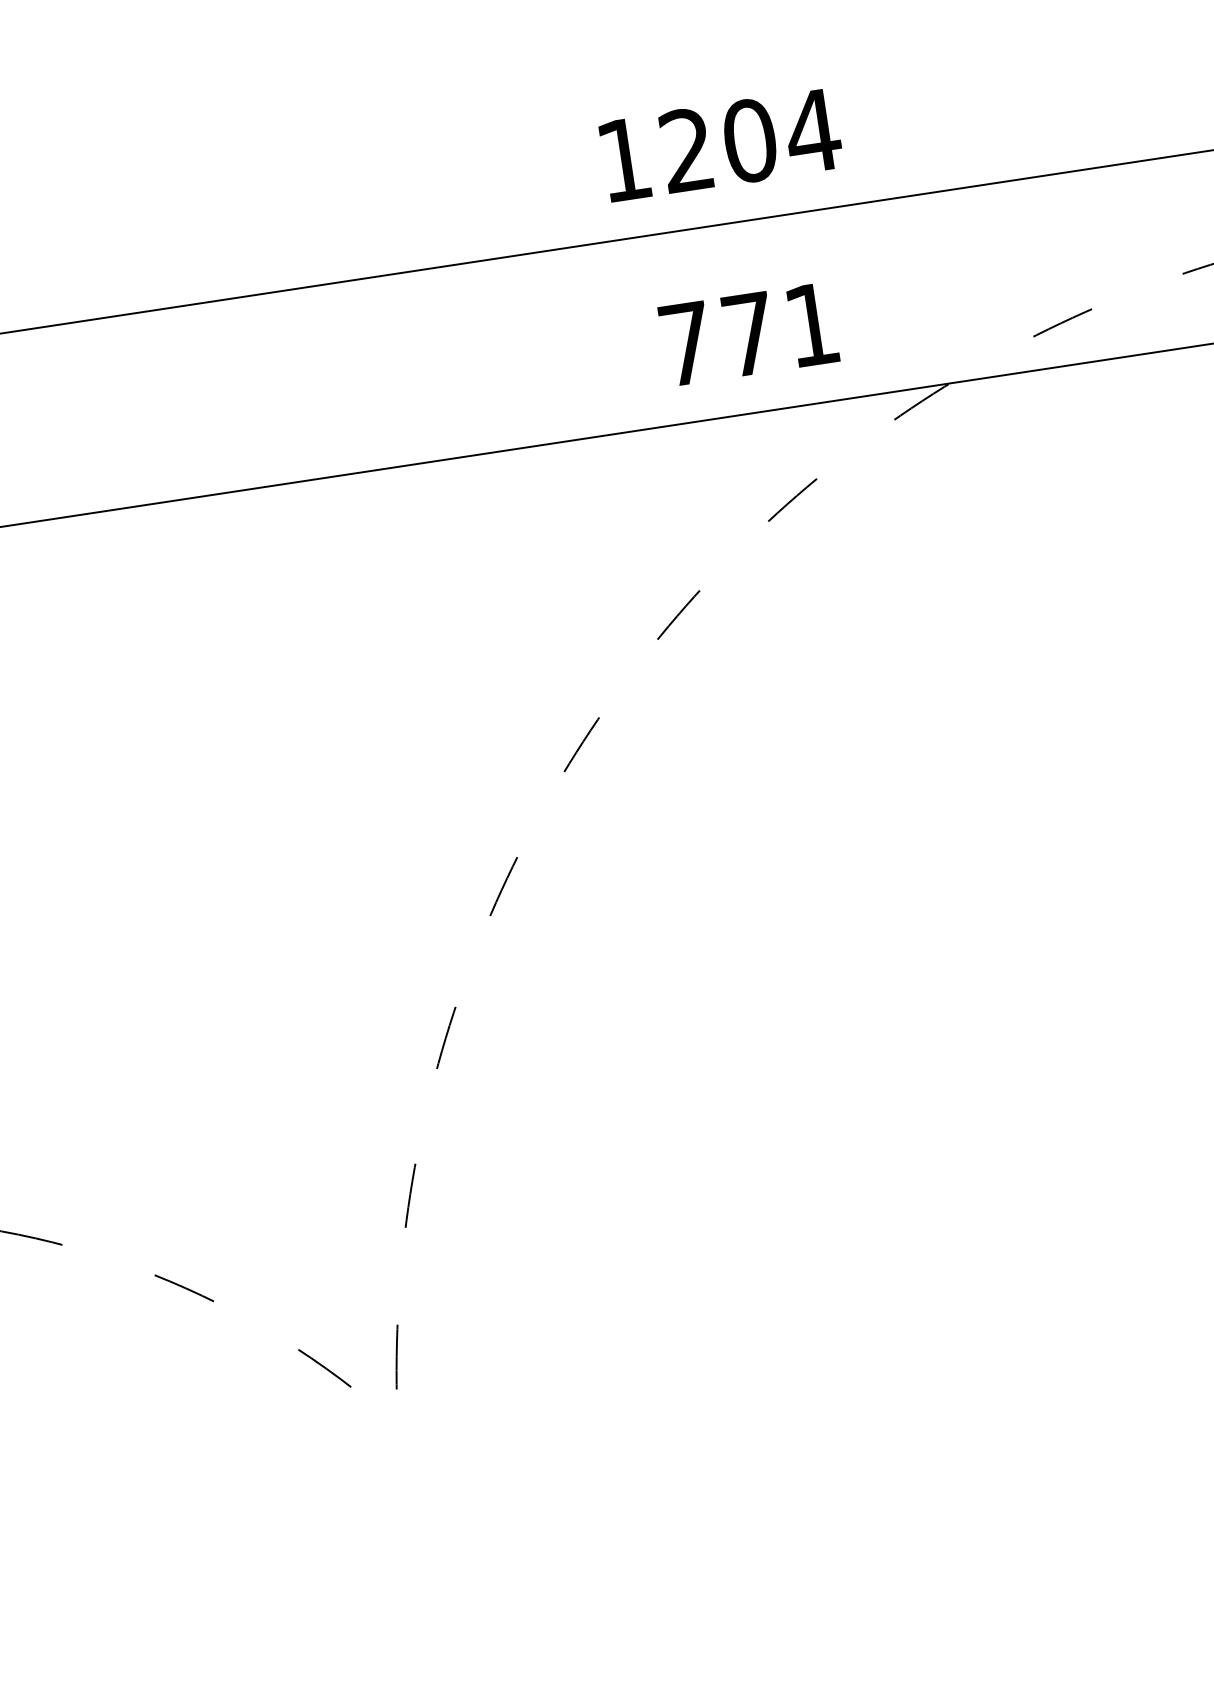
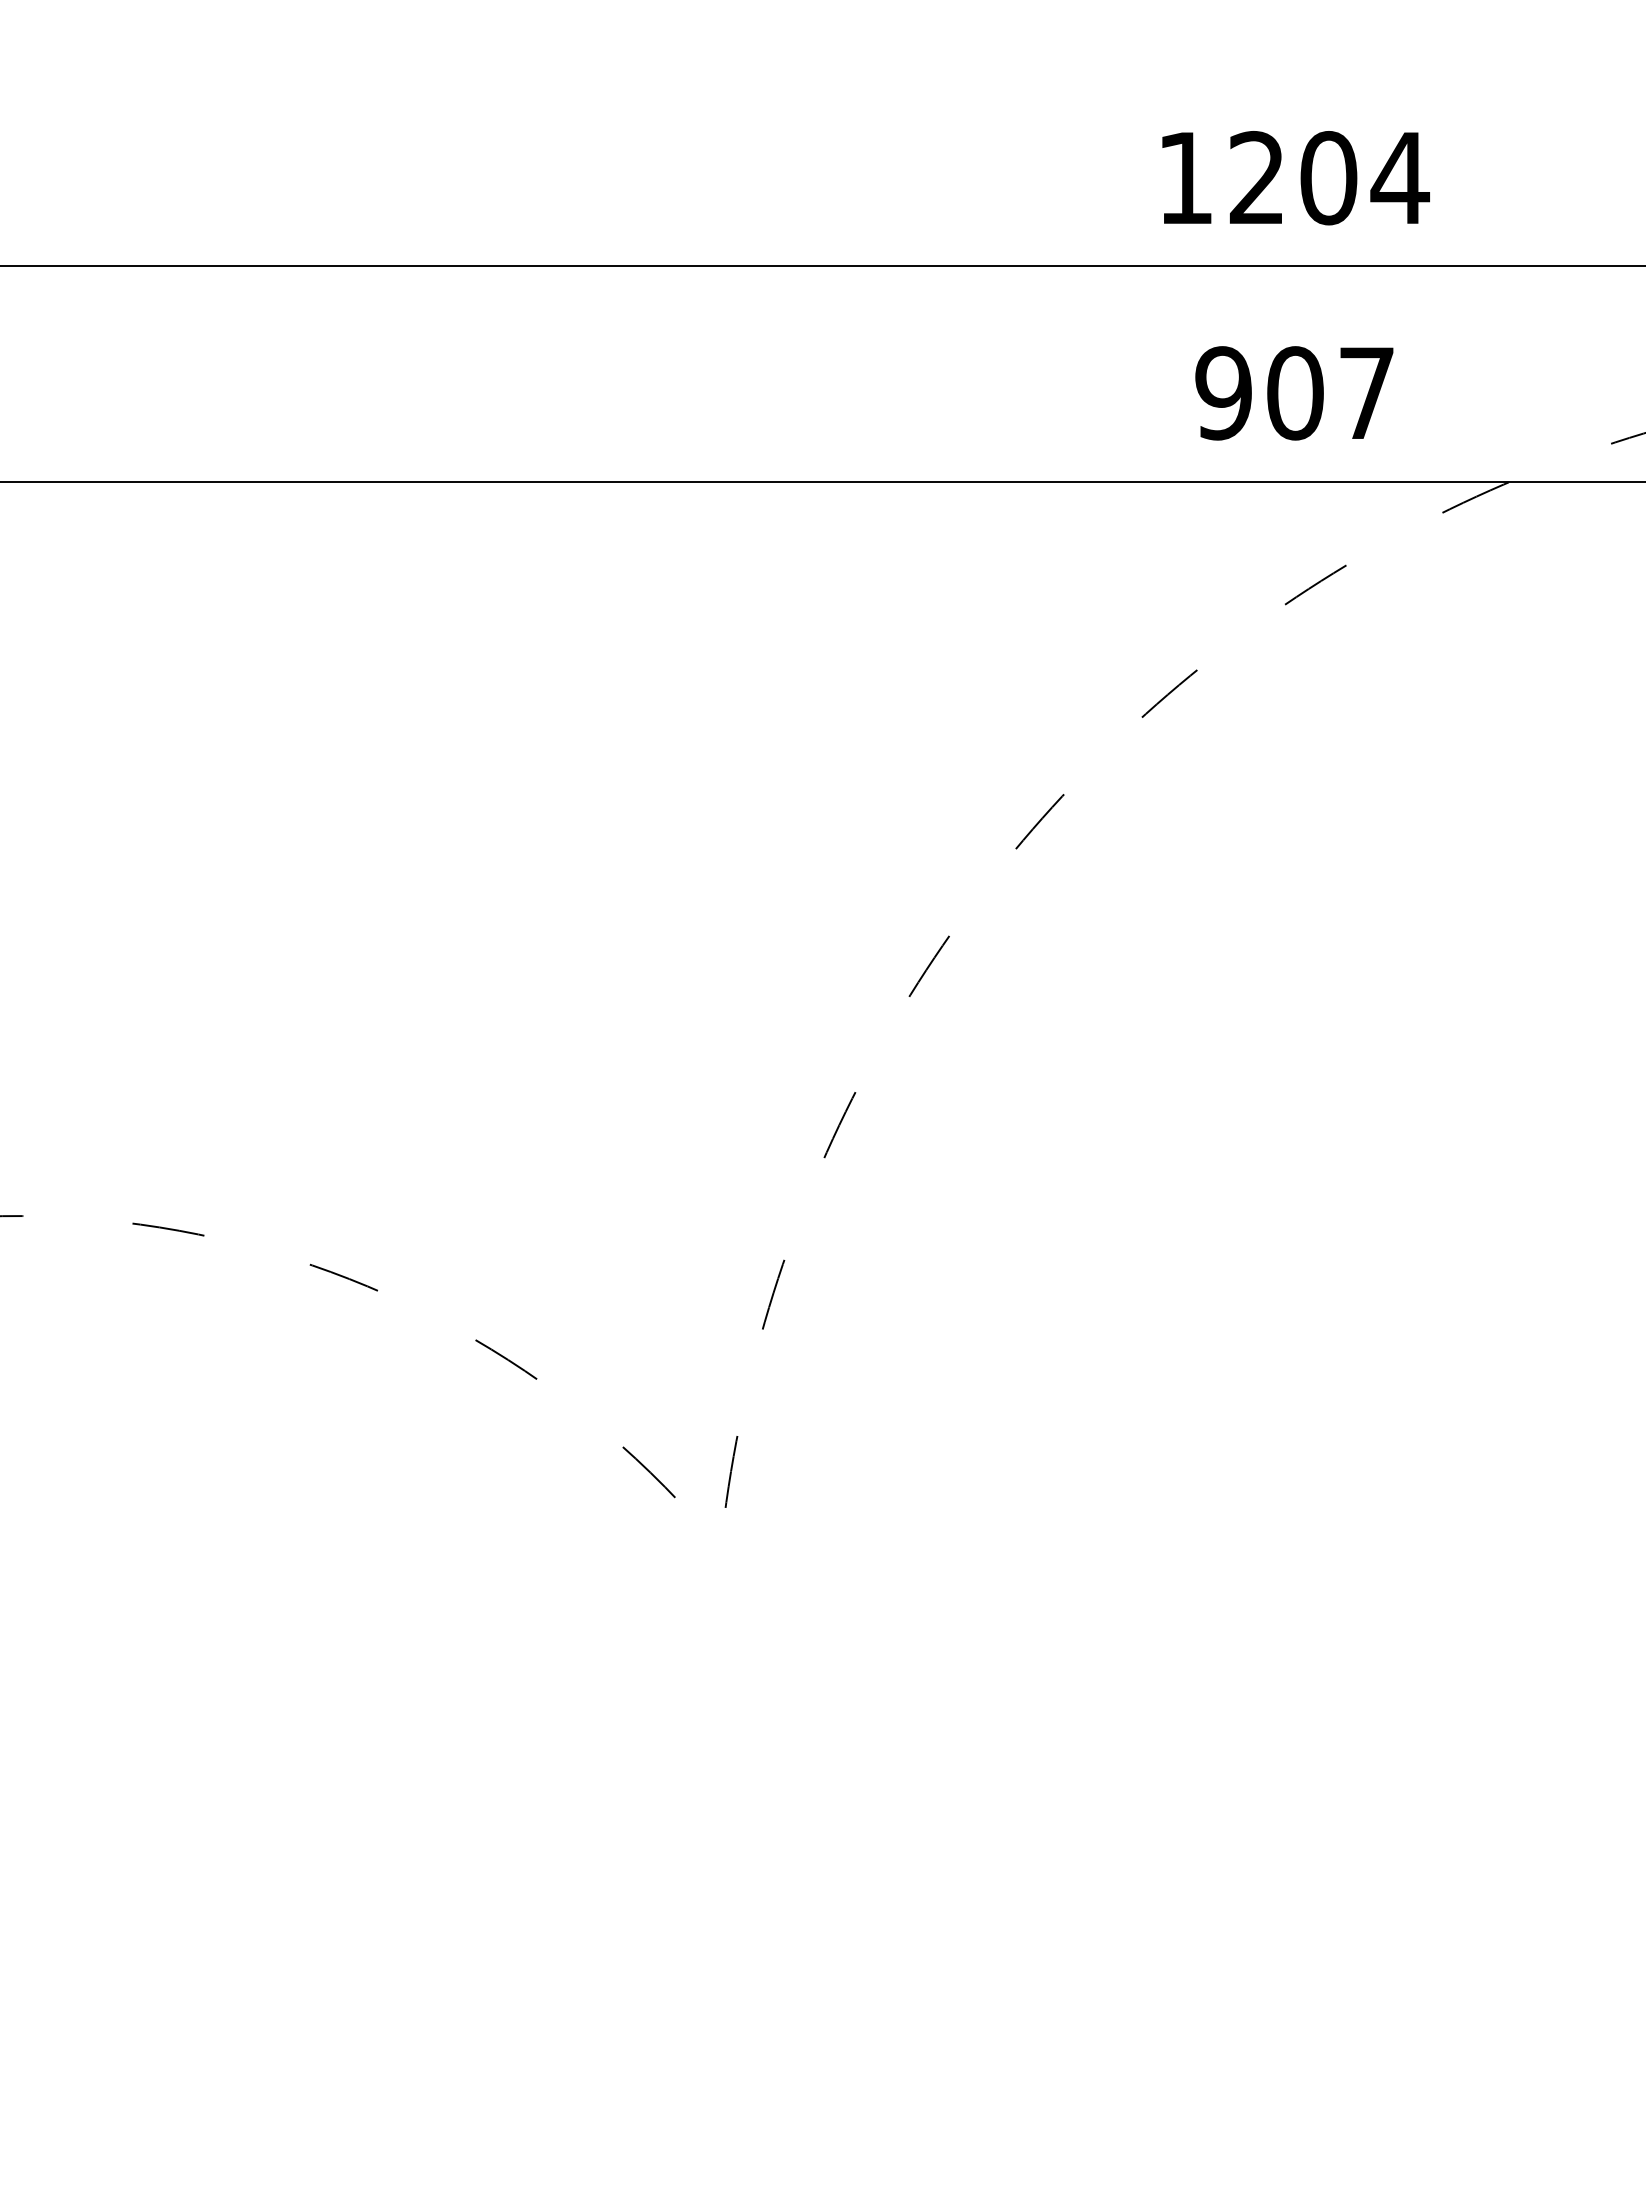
text: (748, 334) -> (1294, 393), 771 -> 907

